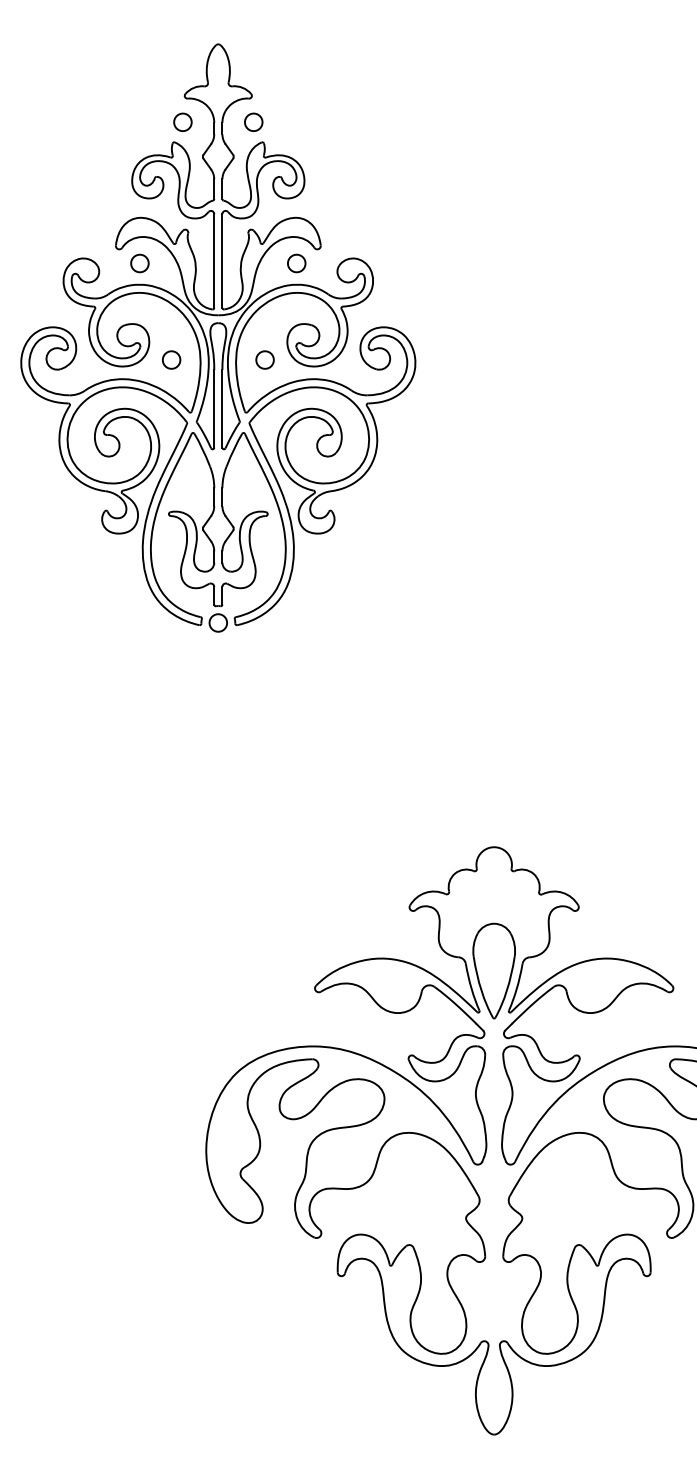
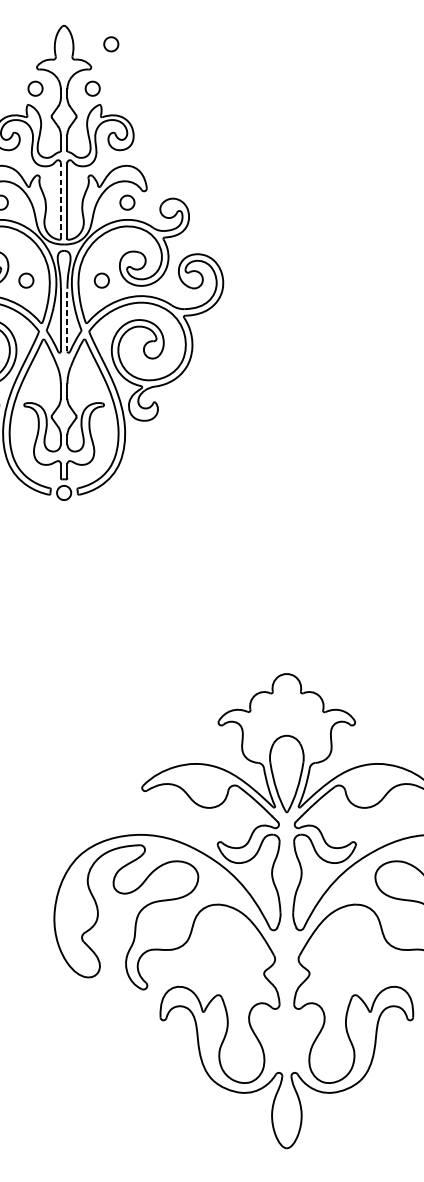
part: (276, 66) -> (111, 43), added
line: (214, 261) -> (61, 201), solid -> dashed
line: (222, 408) -> (67, 319), solid -> dashed

